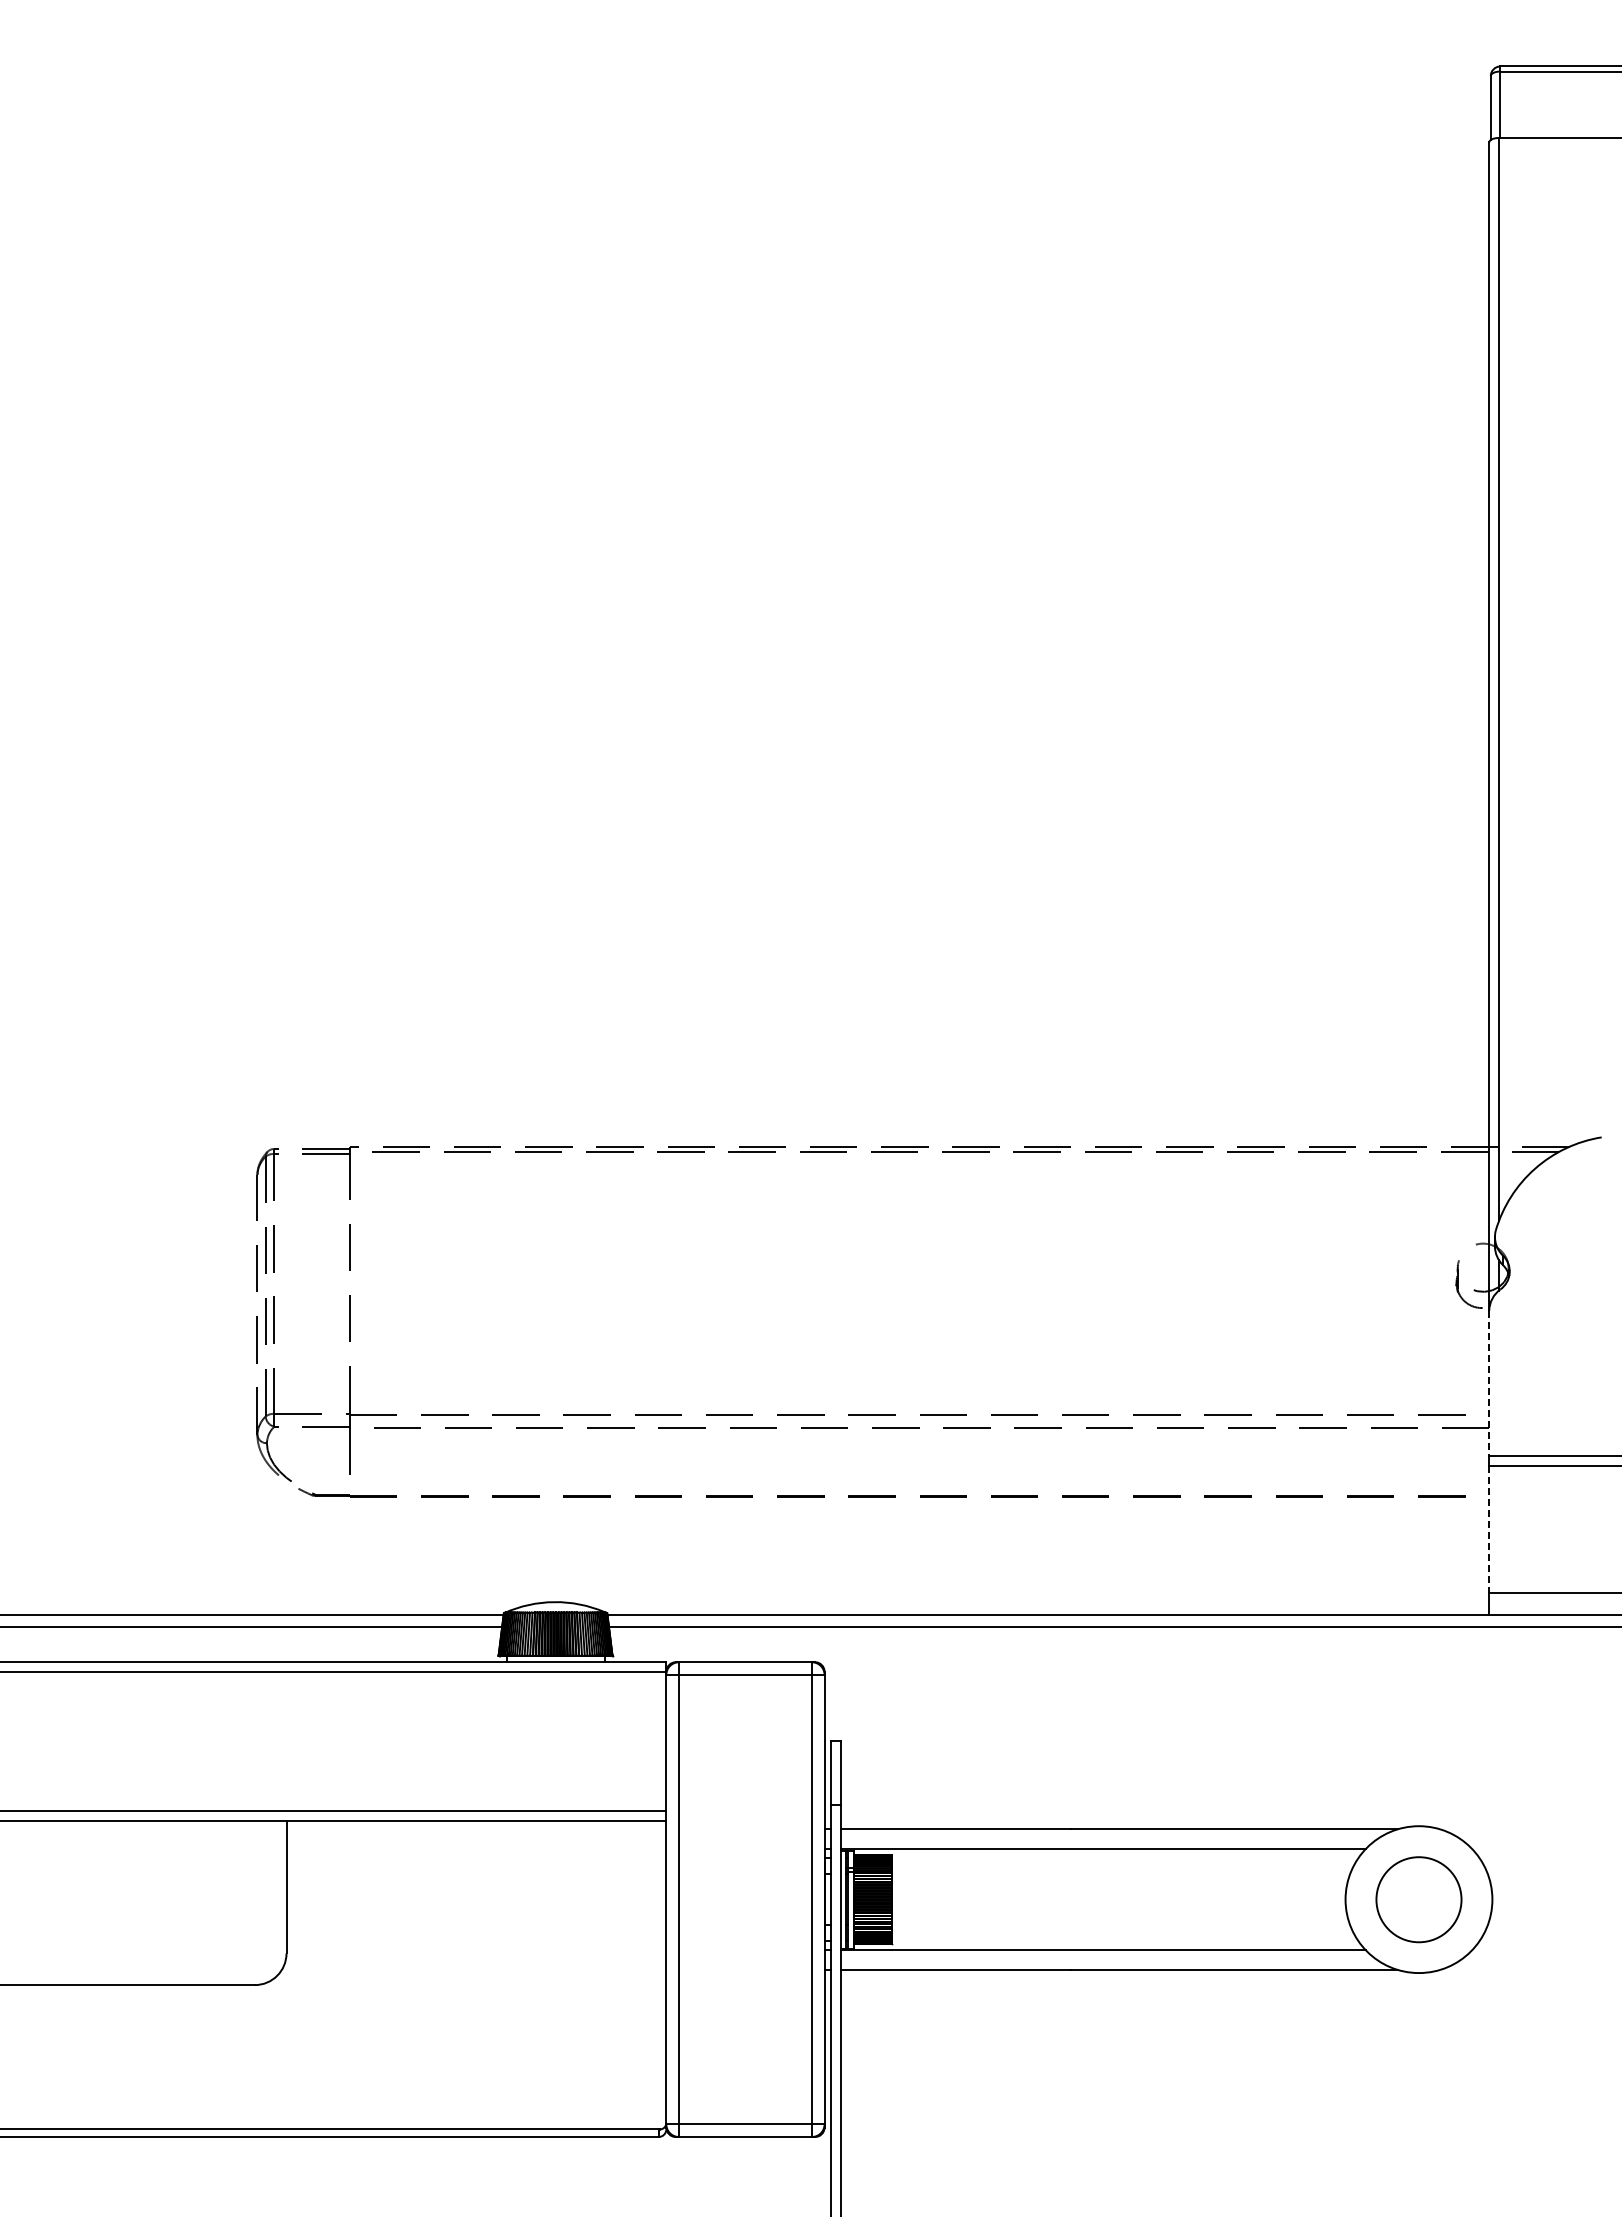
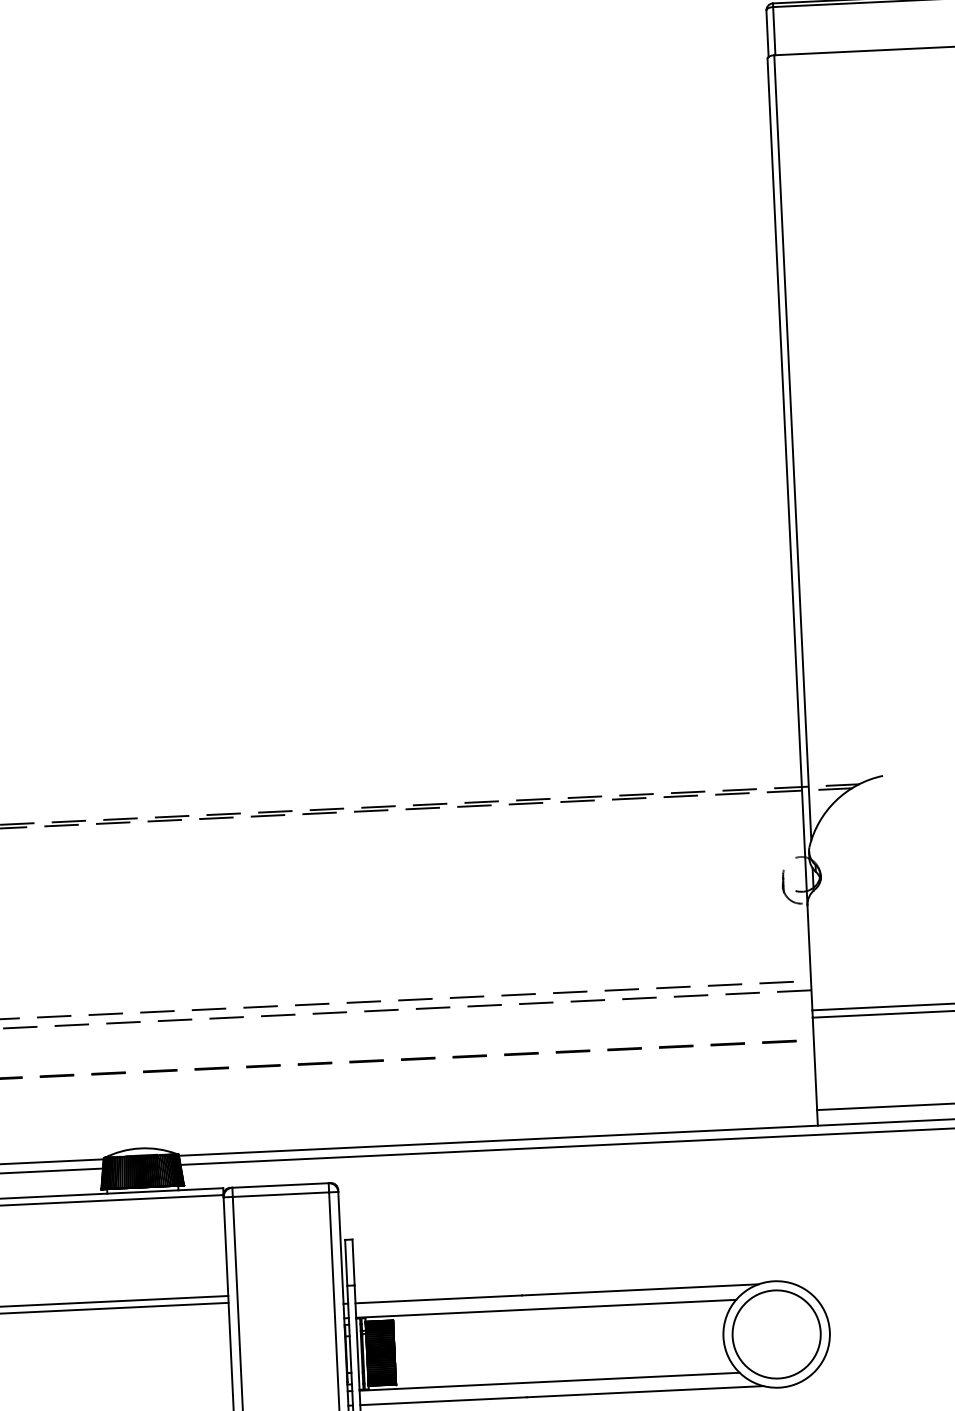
line: (1489, 1383) -> (810, 958), dashed -> solid
line: (1489, 1529) -> (815, 1063), dashed -> solid
circle: (1418, 1899) -> (776, 1334), size x1.43

